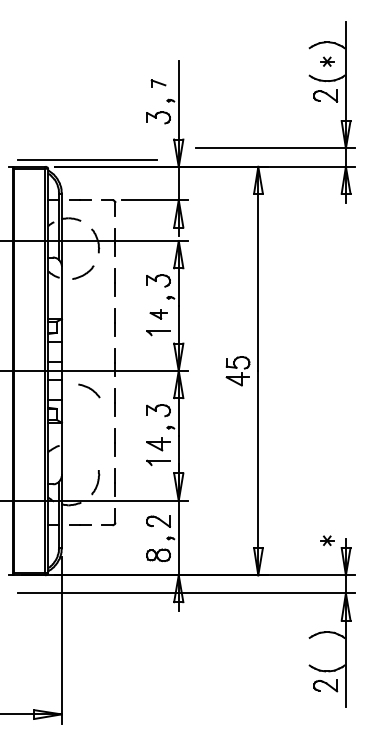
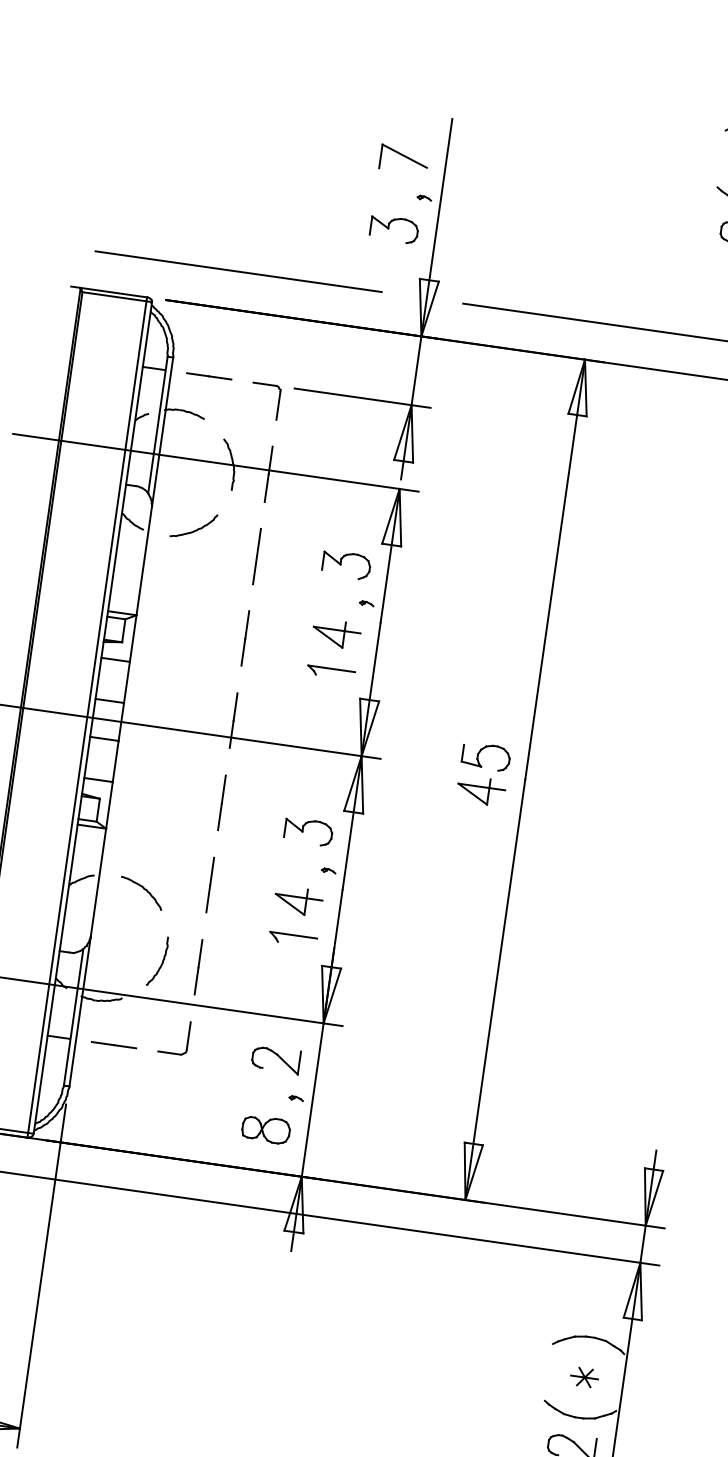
part: (158, 83) -> (404, 158), size x1.67
line: (87, 159) -> (239, 269), moved
part: (158, 314) -> (336, 634), size x1.43
curve: (89, 389) -> (142, 890), moved
part: (327, 540) -> (585, 1377), moved

